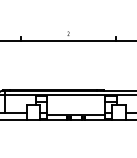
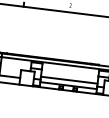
line: (76, 109) -> (69, 80), added

